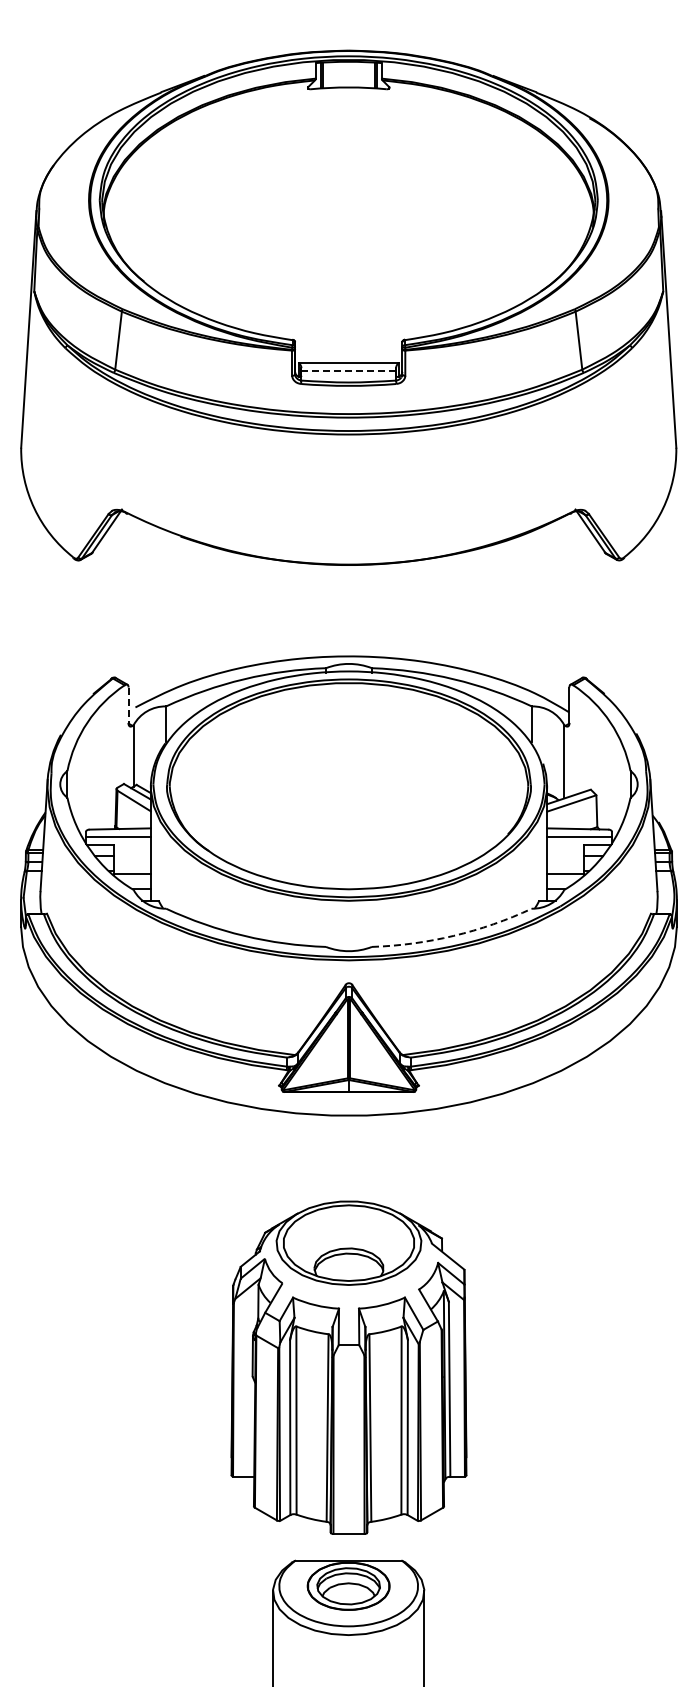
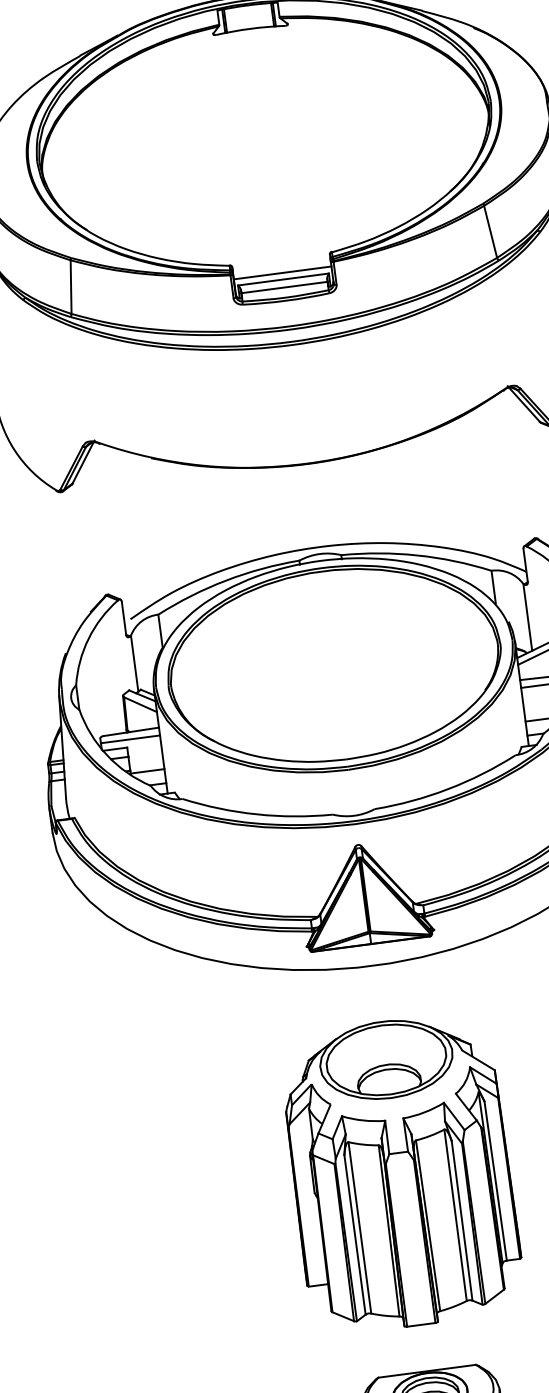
line: (348, 355) -> (282, 273), added
line: (348, 371) -> (284, 287), dashed -> solid
line: (128, 706) -> (124, 619), dashed -> solid
arc: (453, 935) -> (447, 788), dashed -> solid
part: (348, 1367) -> (400, 1173), moved

